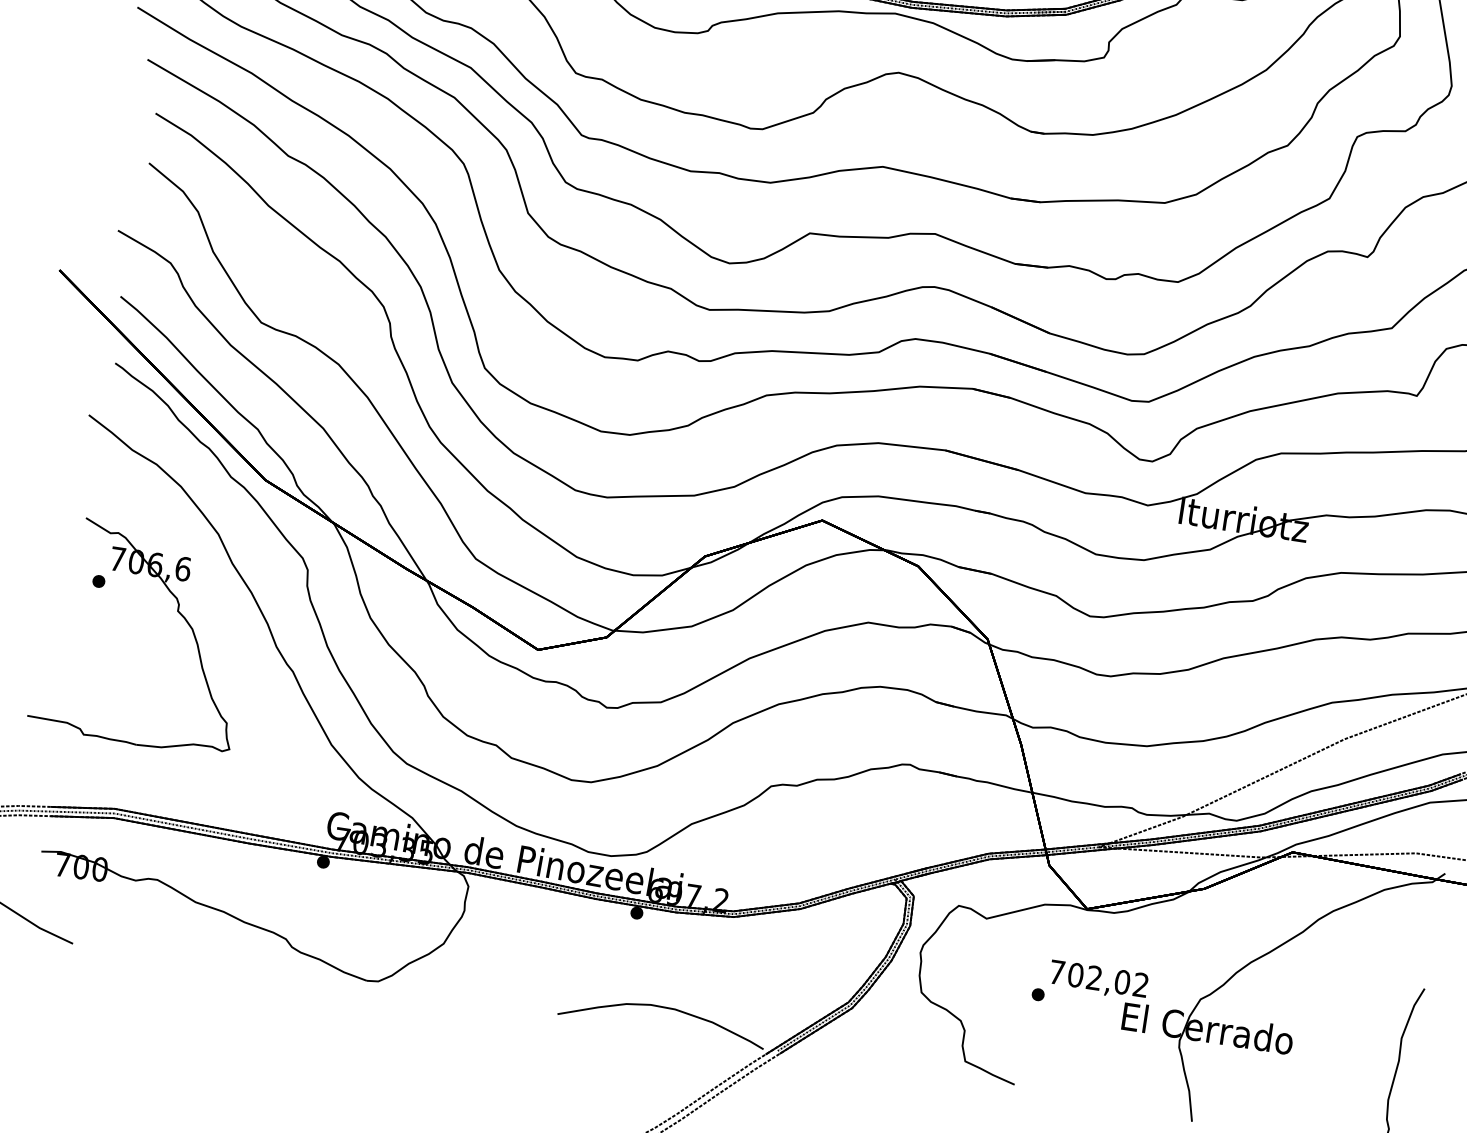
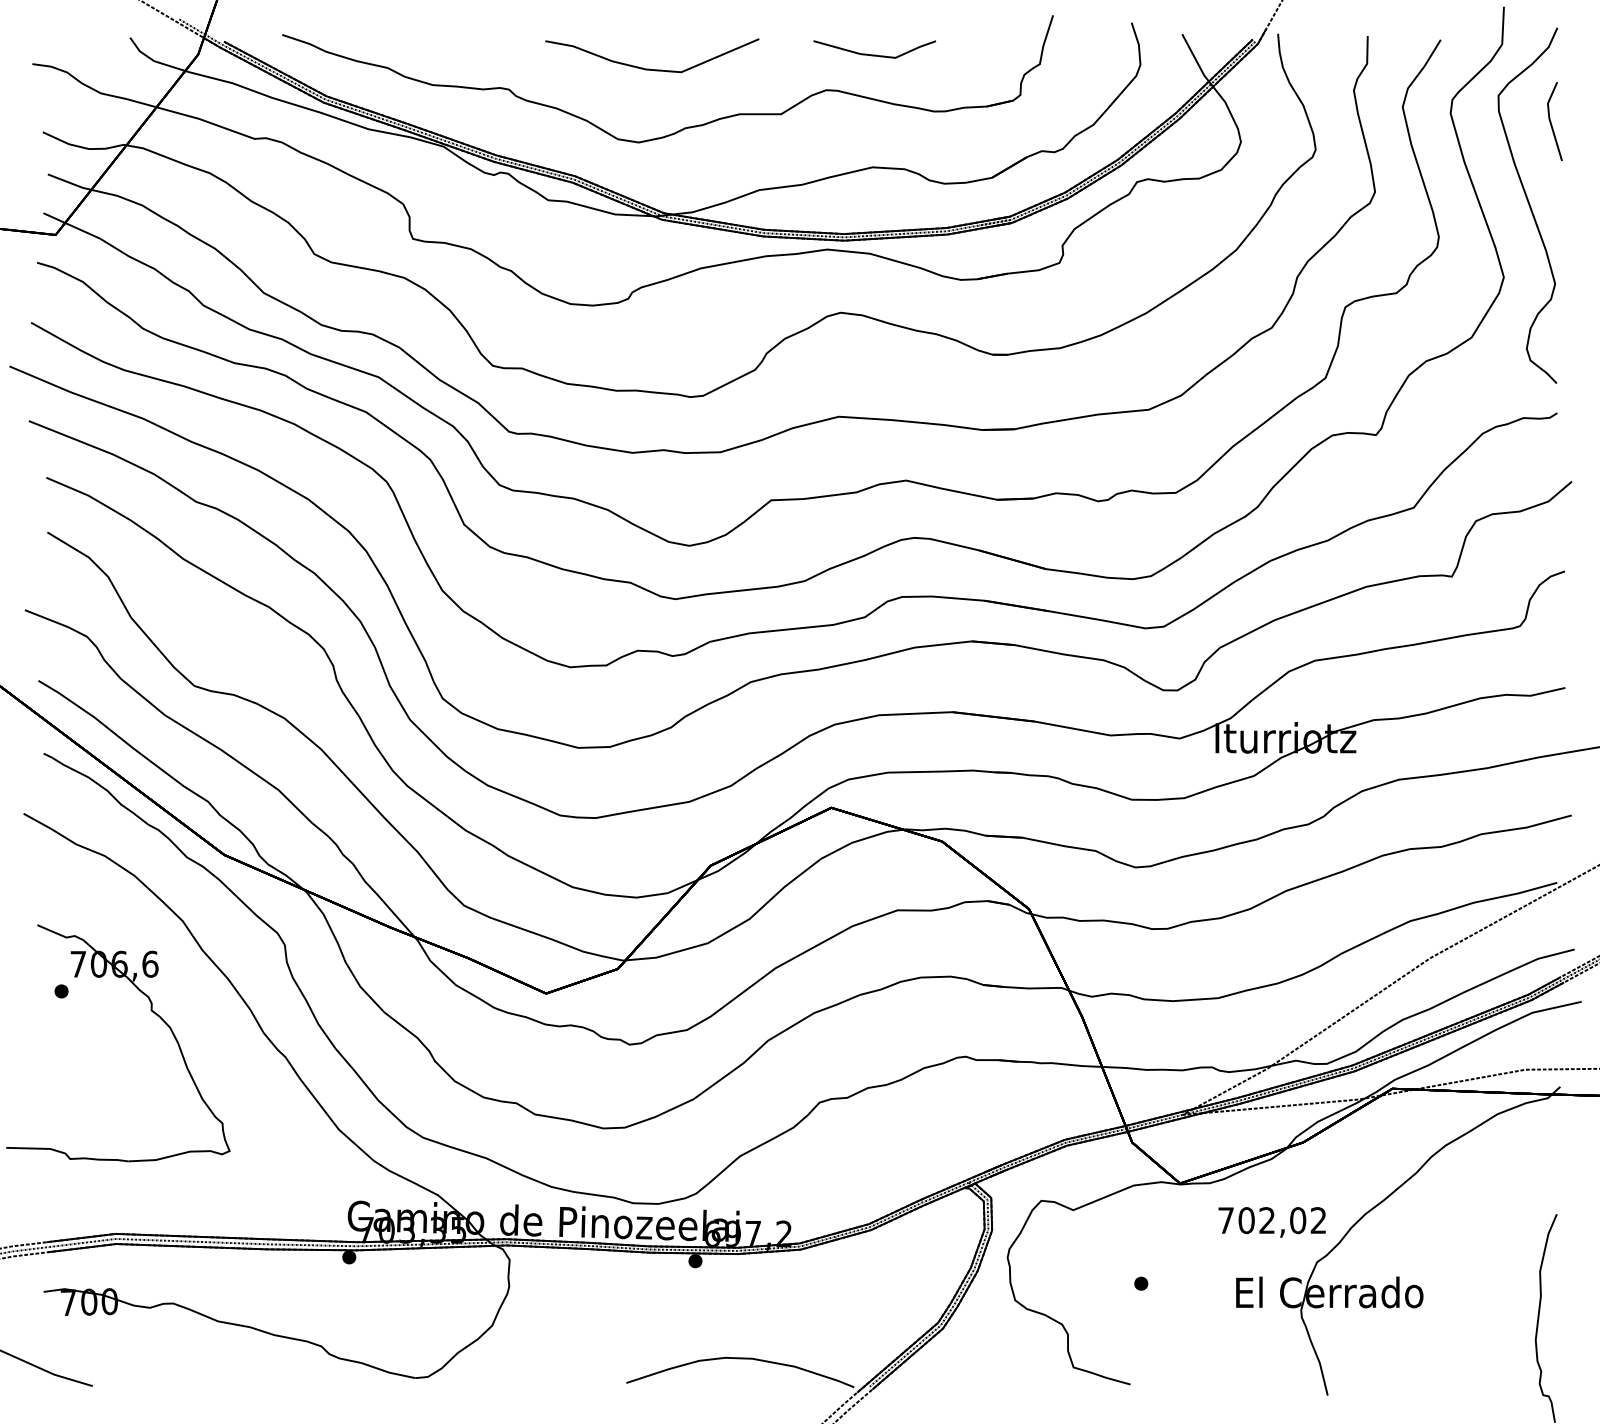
text: (1098, 980) -> (1271, 1222), moved

